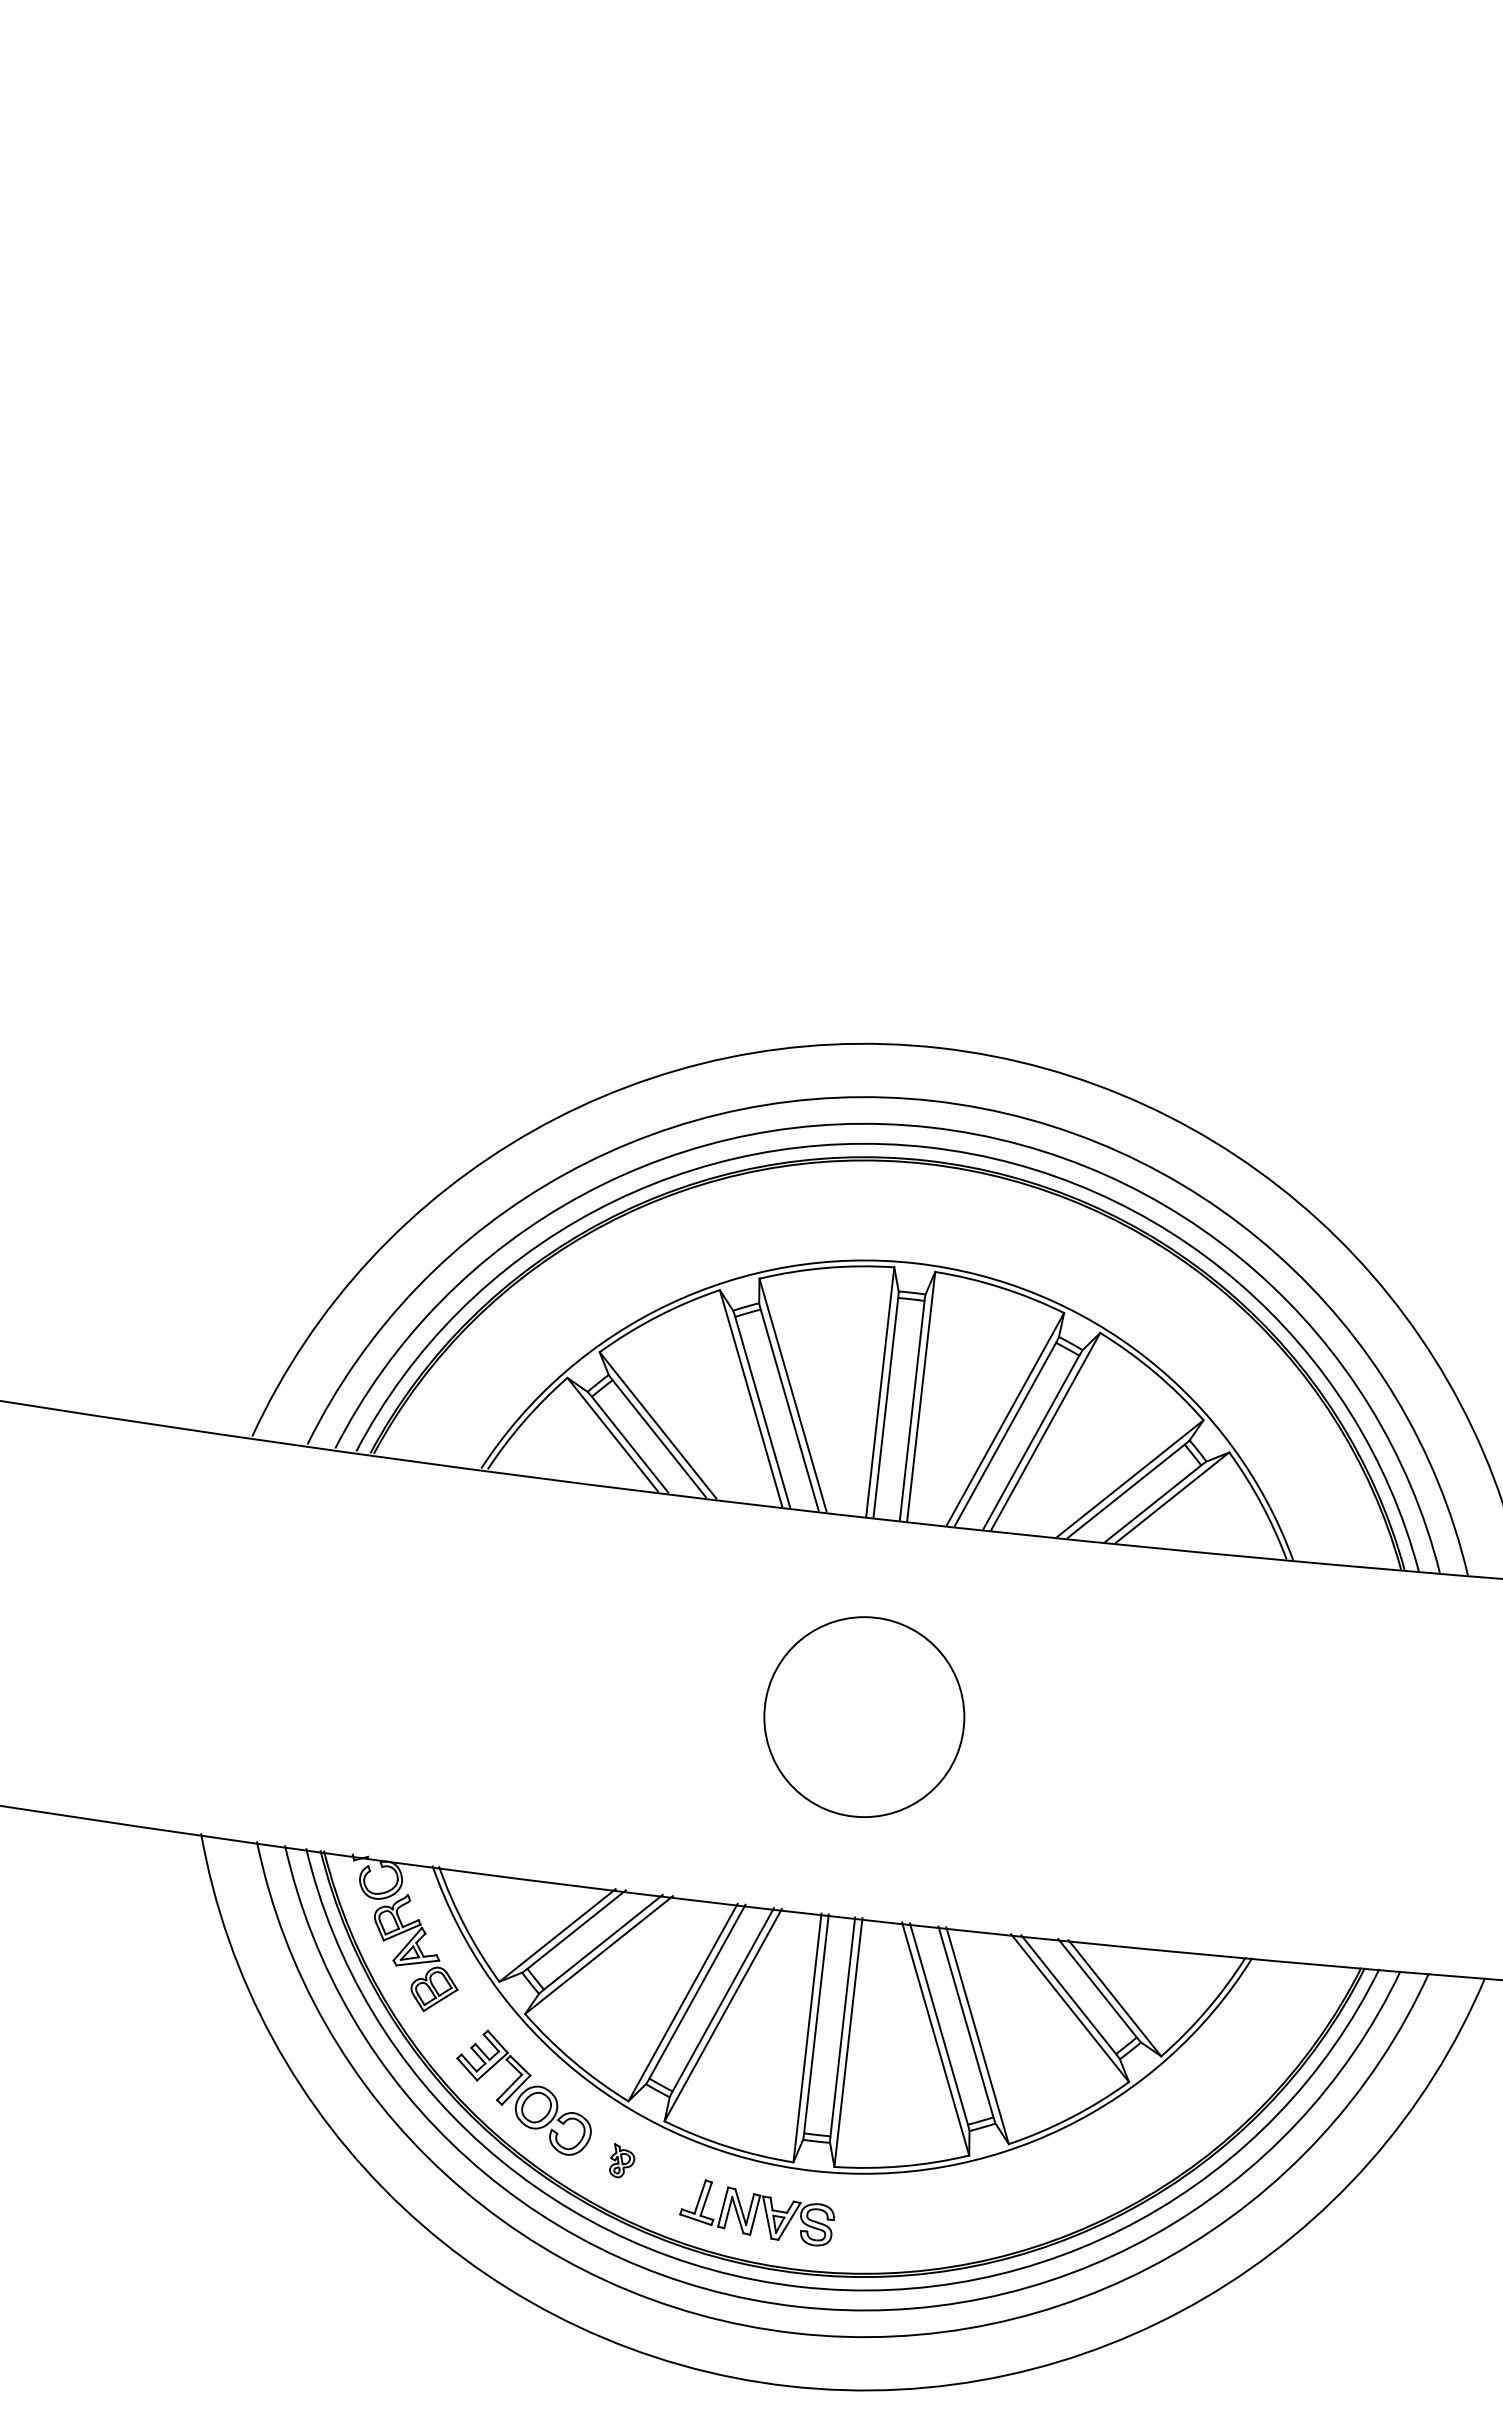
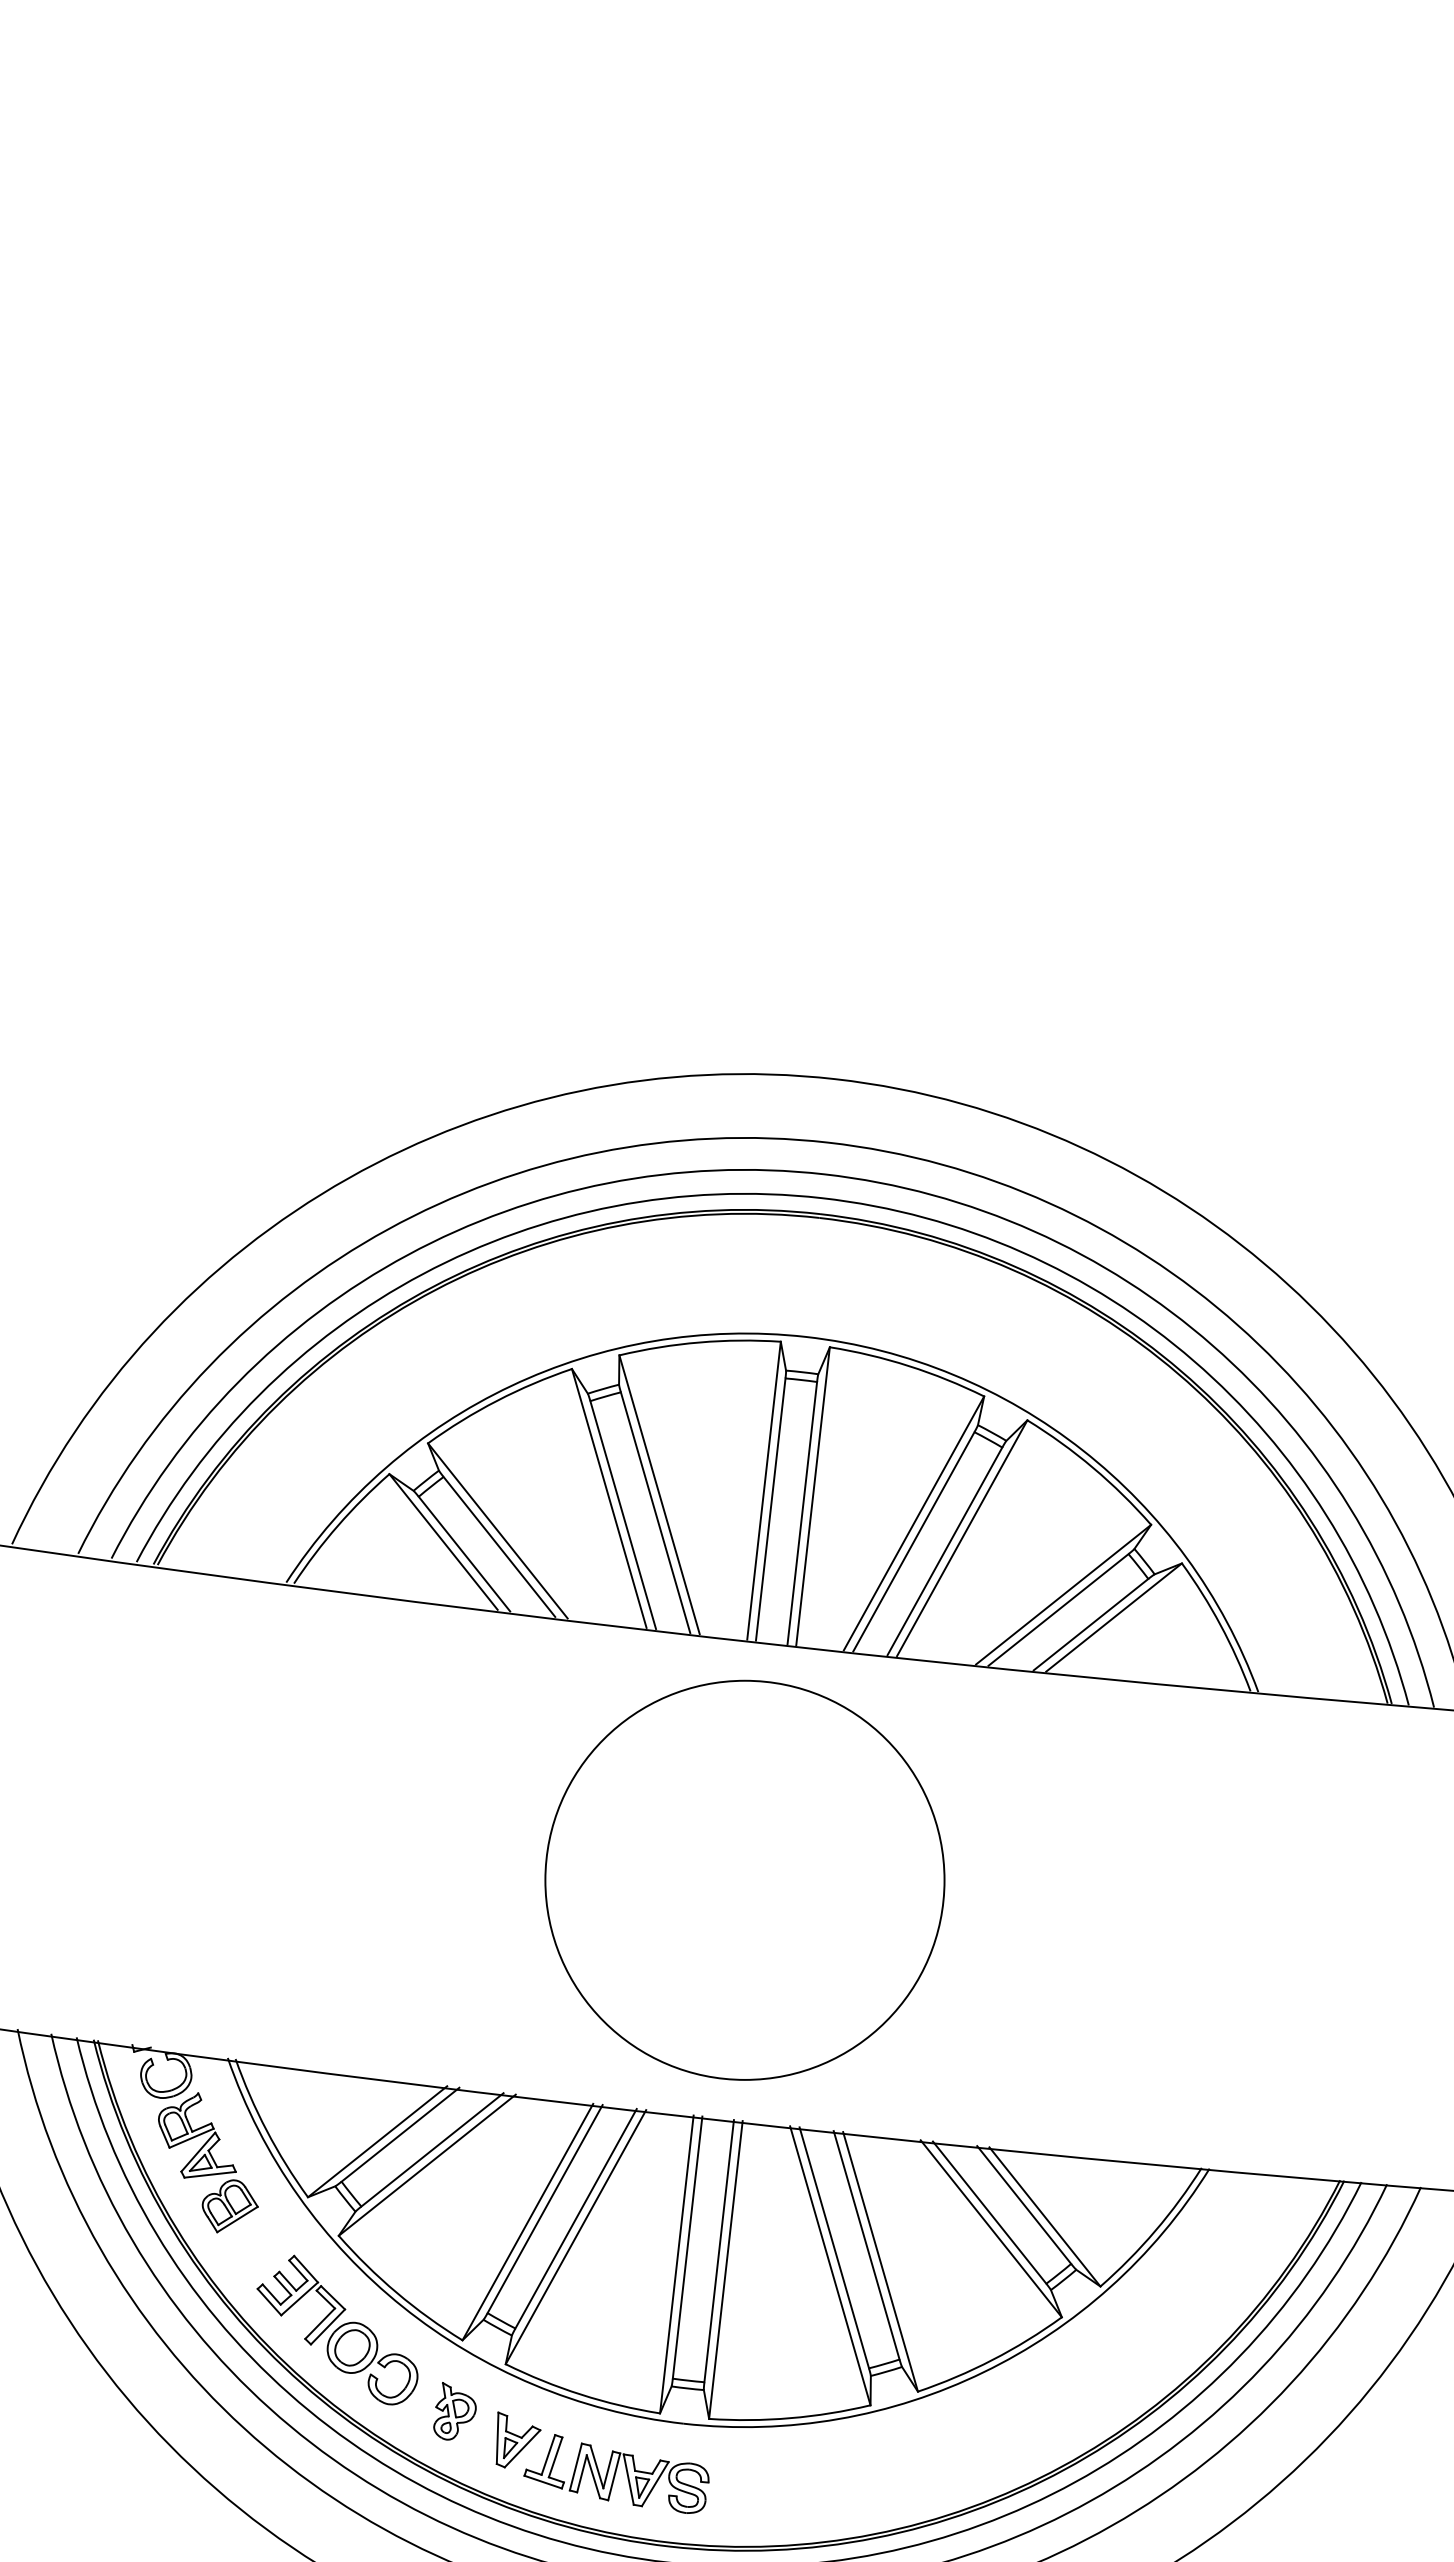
circle: (864, 1716) -> (745, 1879), size x1.67
part: (621, 2160) -> (454, 2411), size x1.43
part: (675, 2184) -> (518, 2439), added

